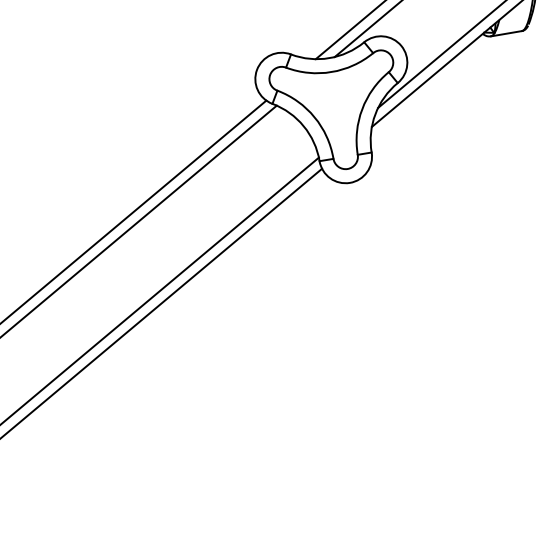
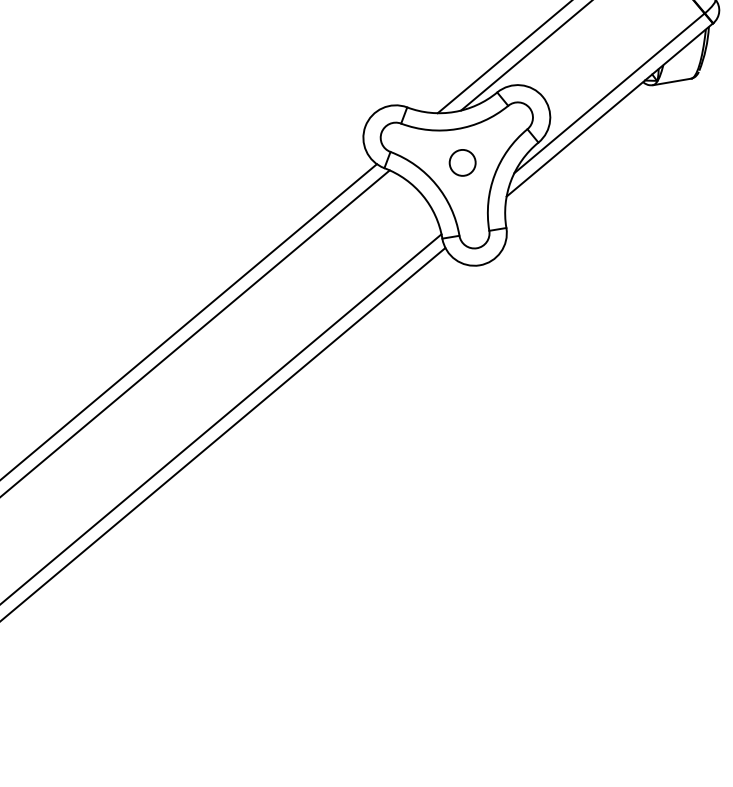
circle: (335, 99) -> (462, 162), added

